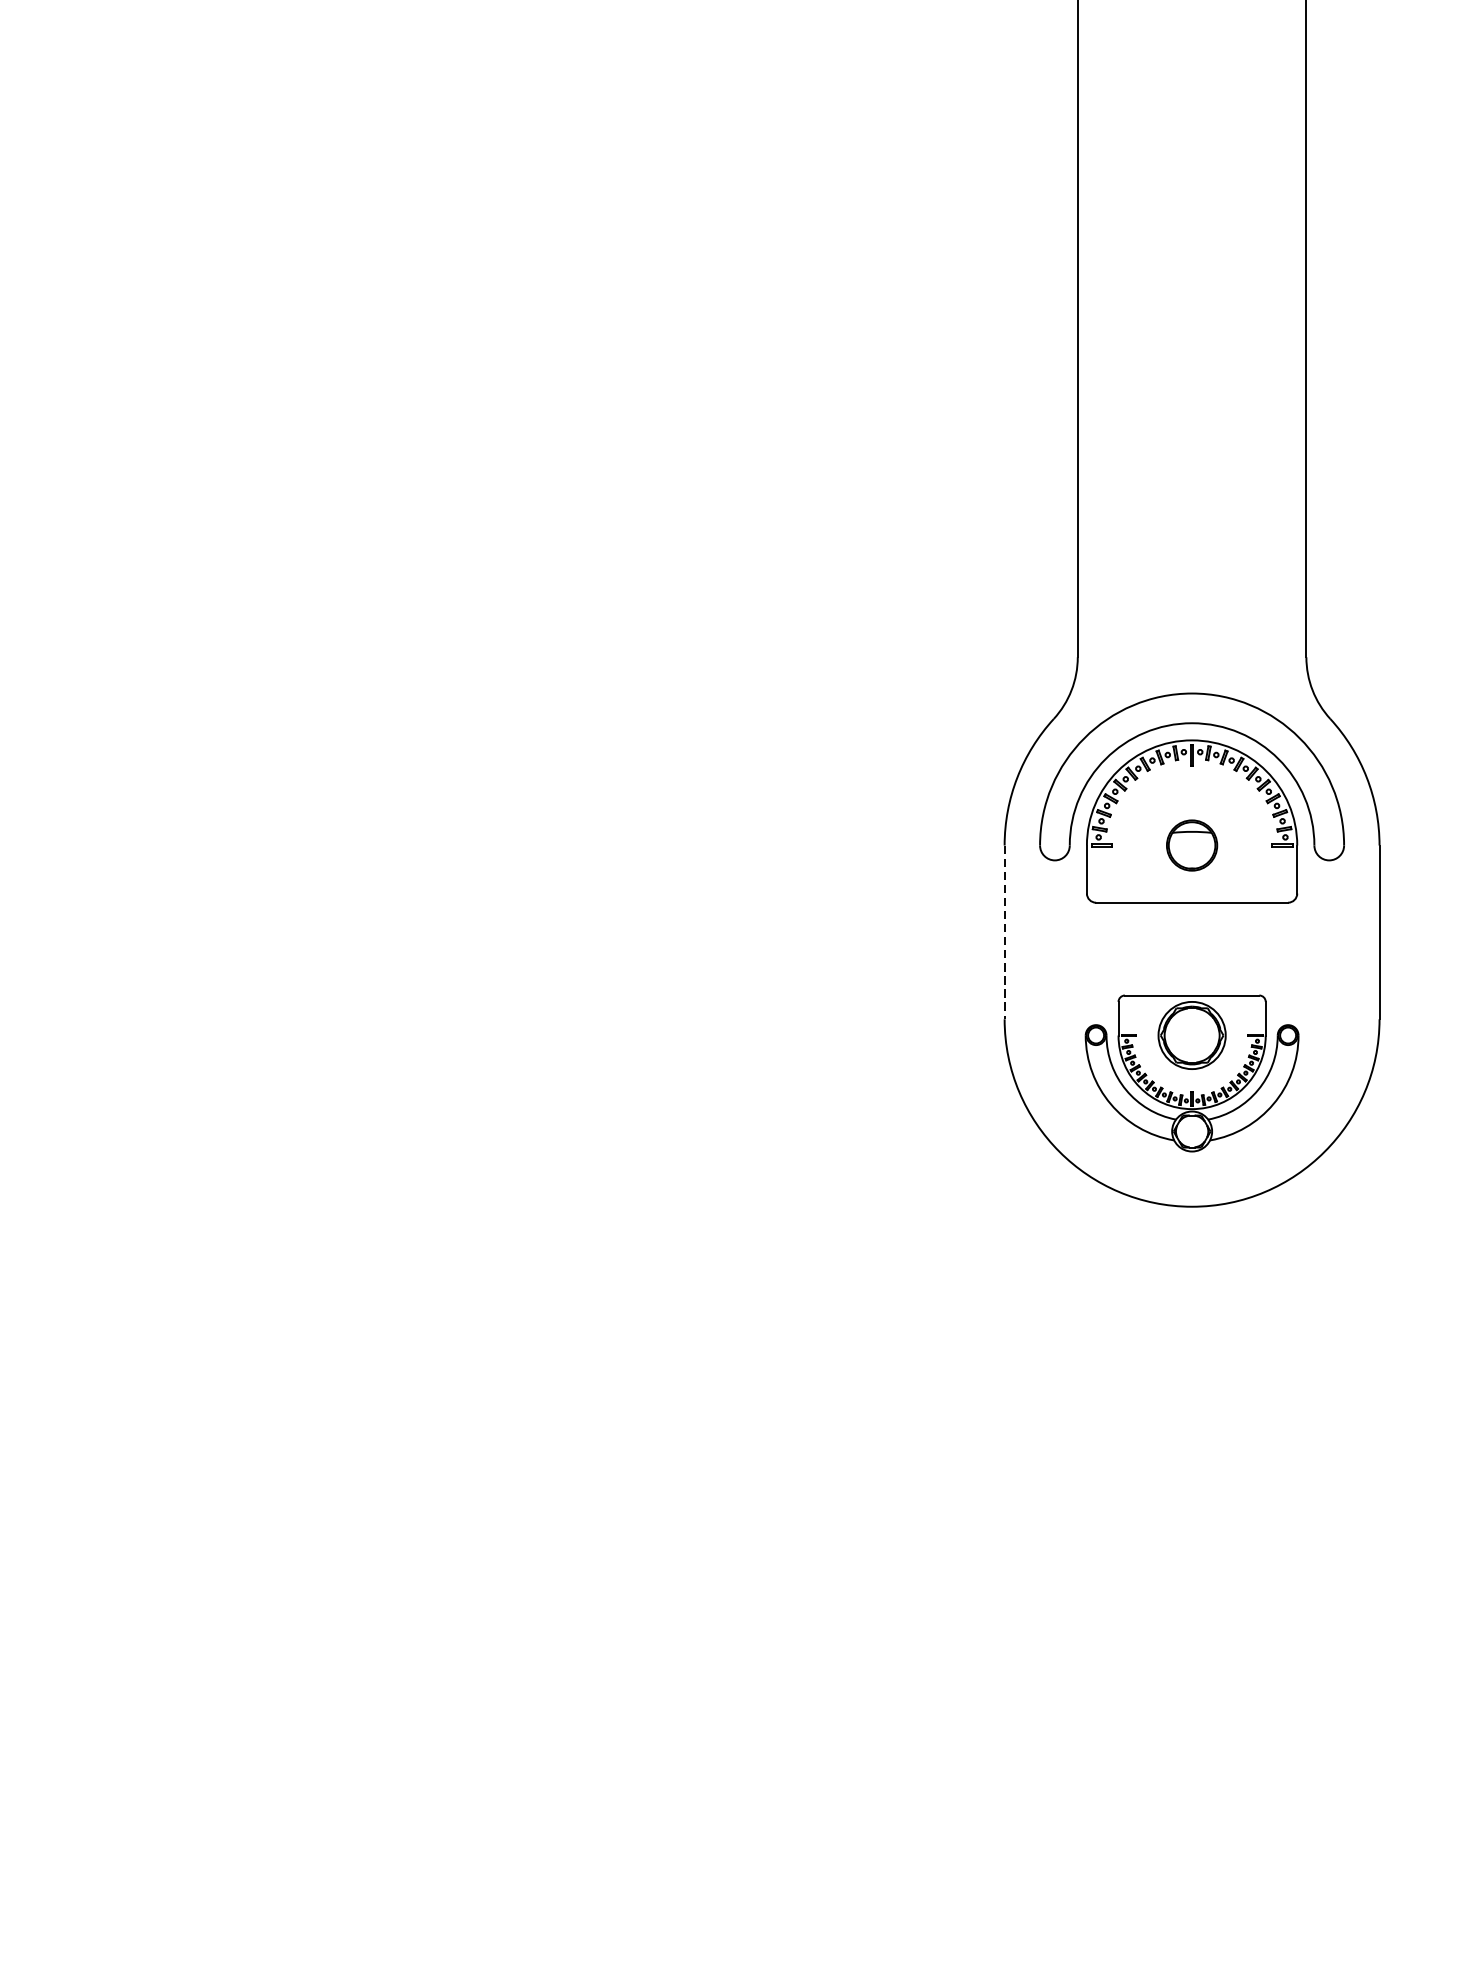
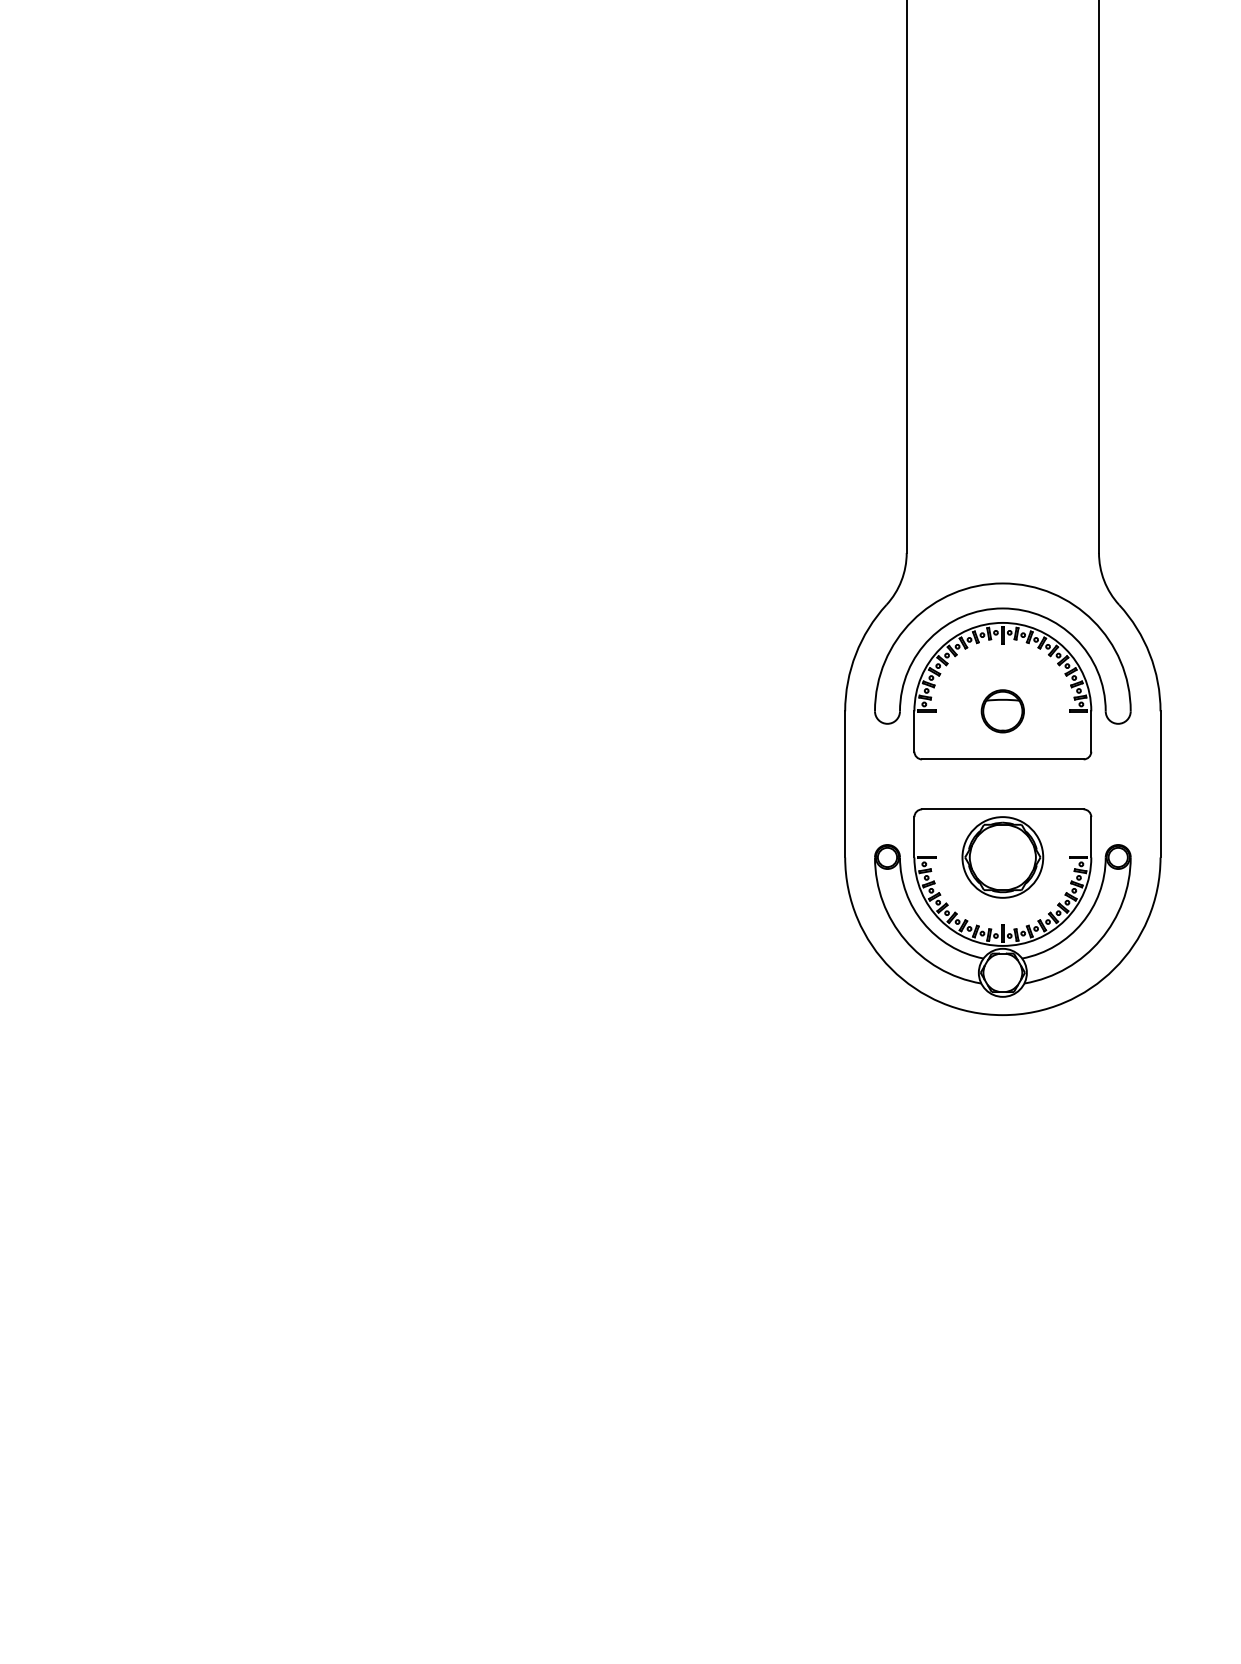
line: (1005, 932) -> (845, 784), dashed -> solid
part: (1191, 1072) -> (1002, 902), size x1.43

